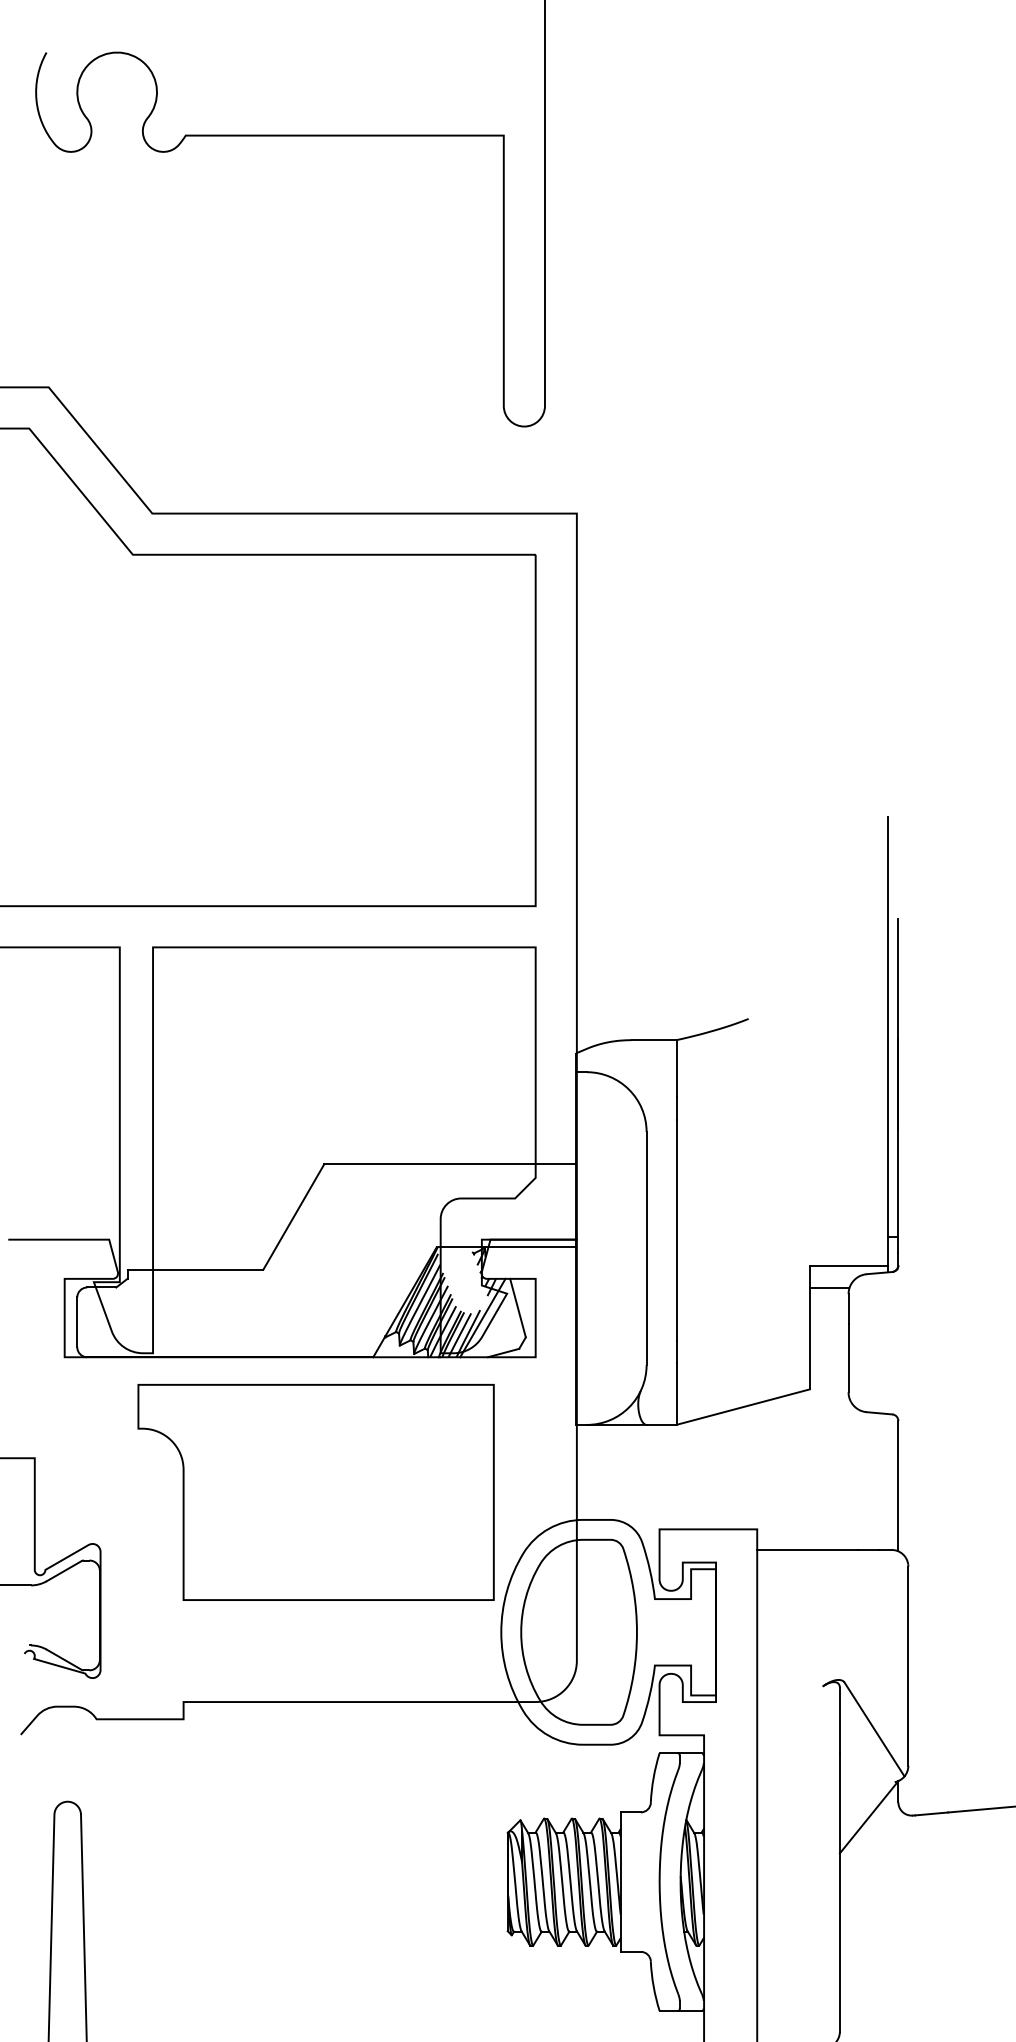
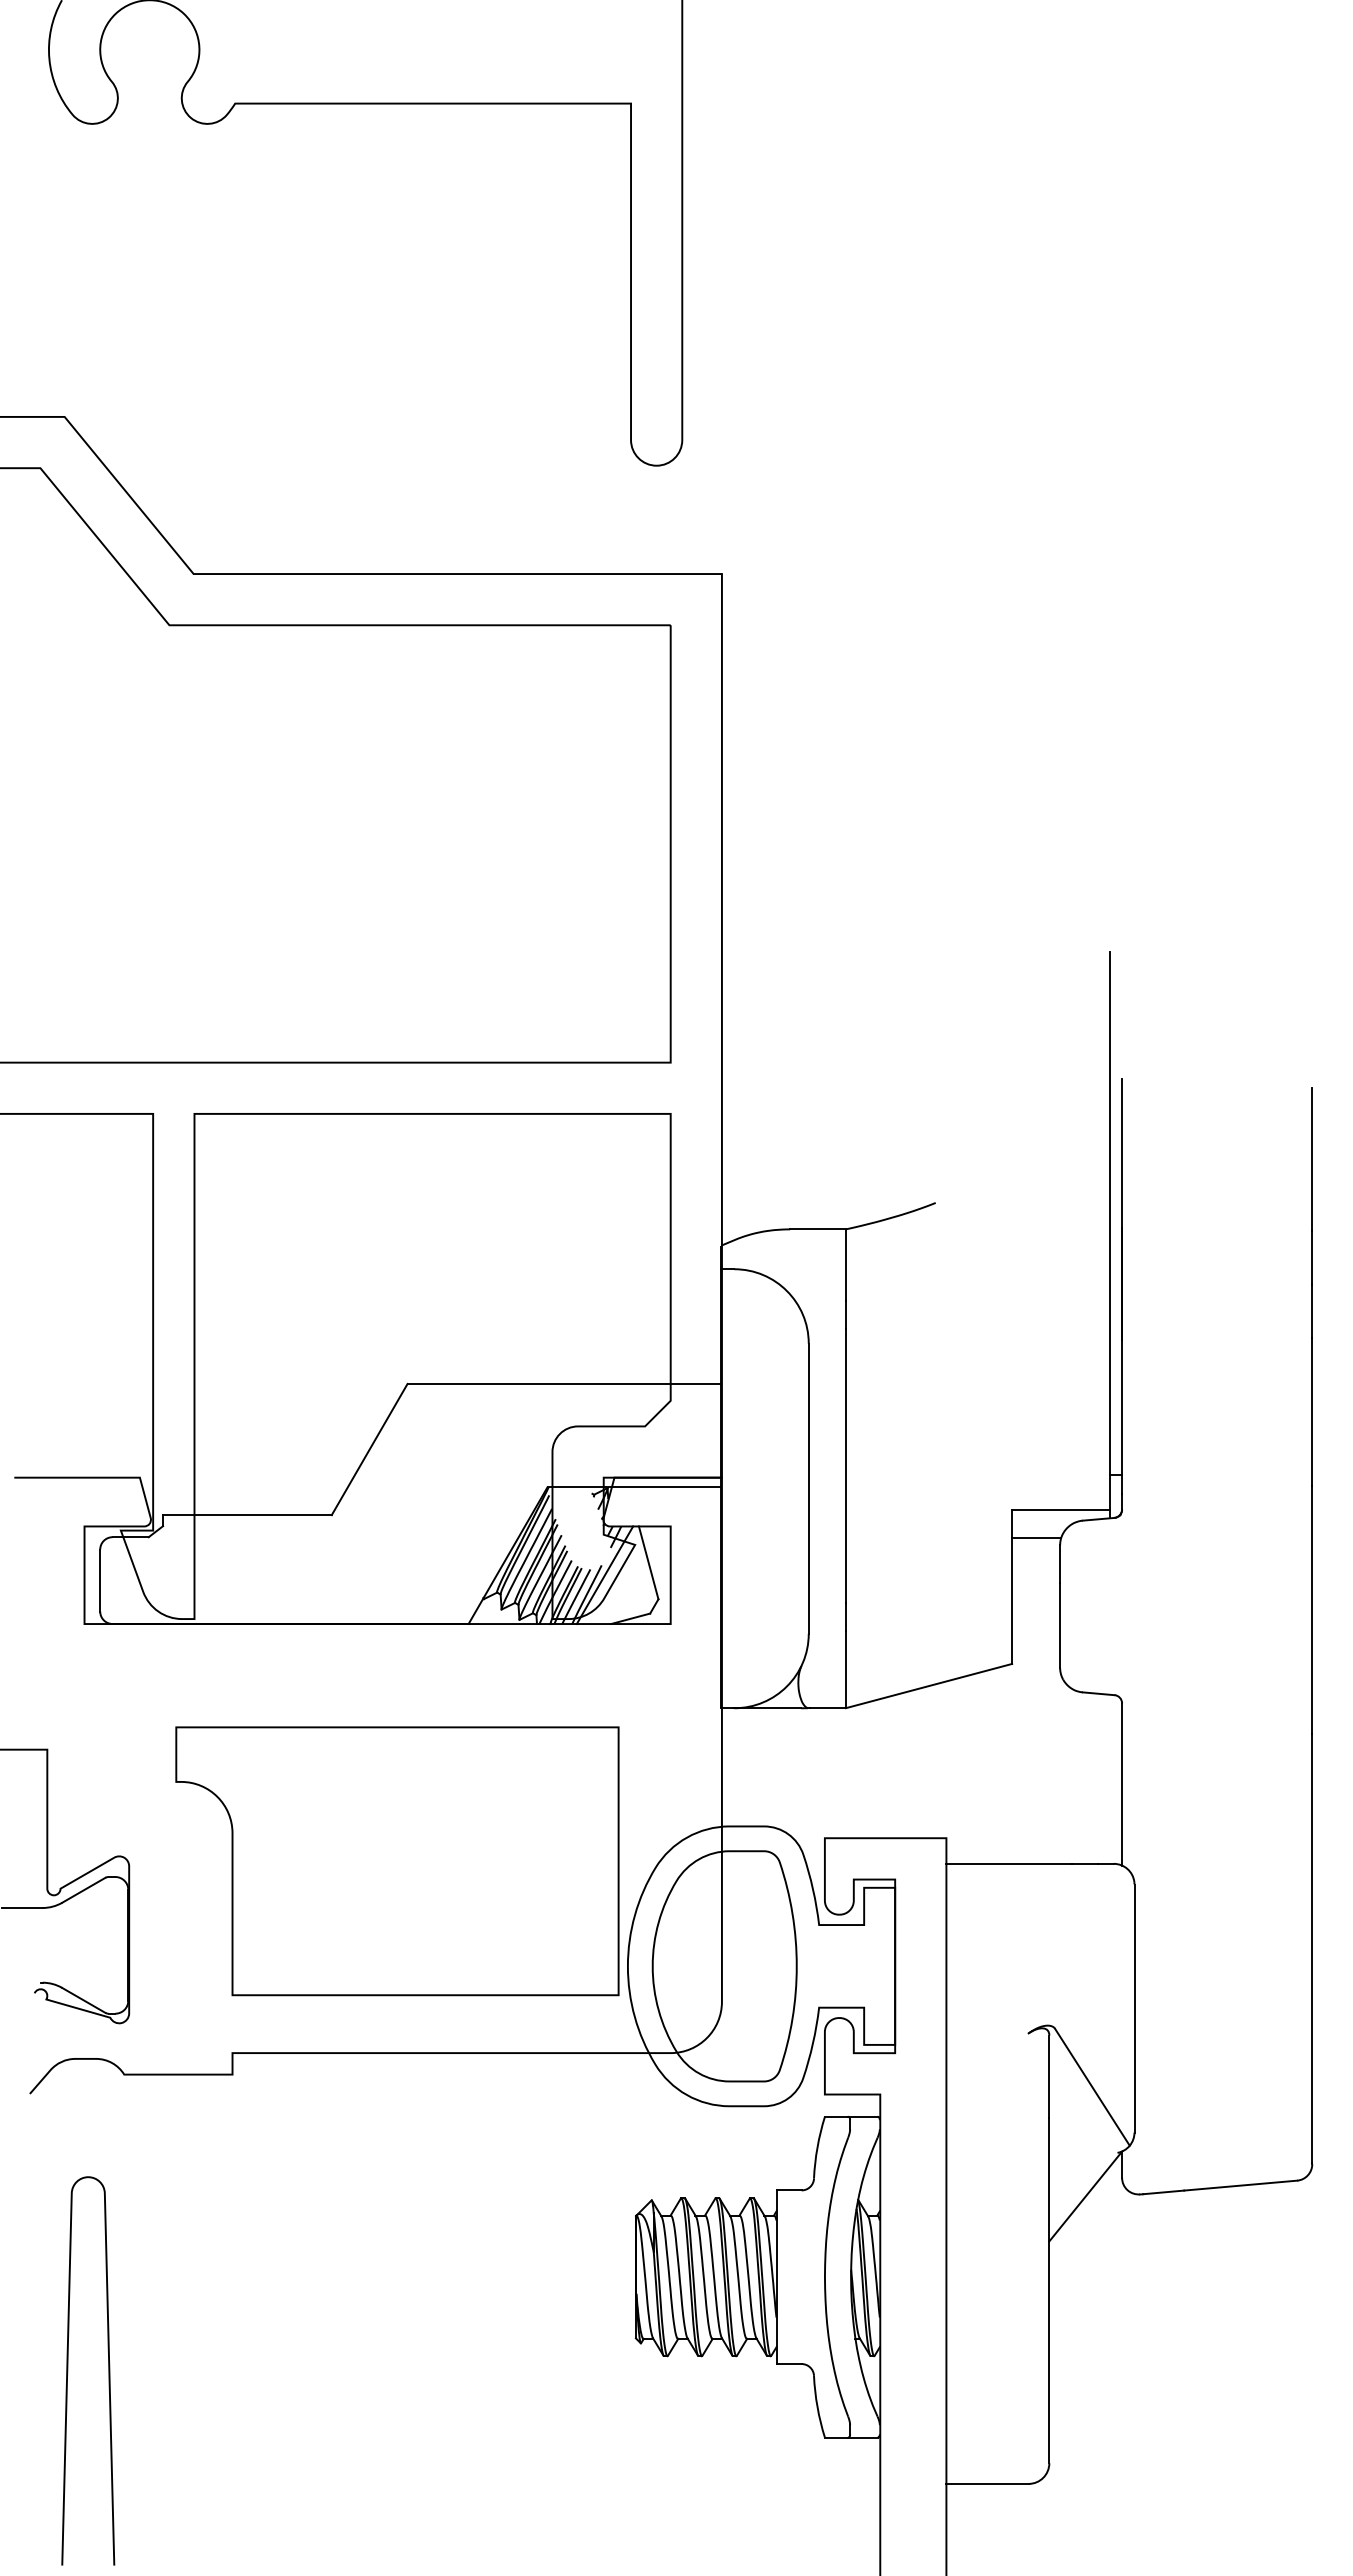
part: (316, 1492) -> (397, 1861), moved

